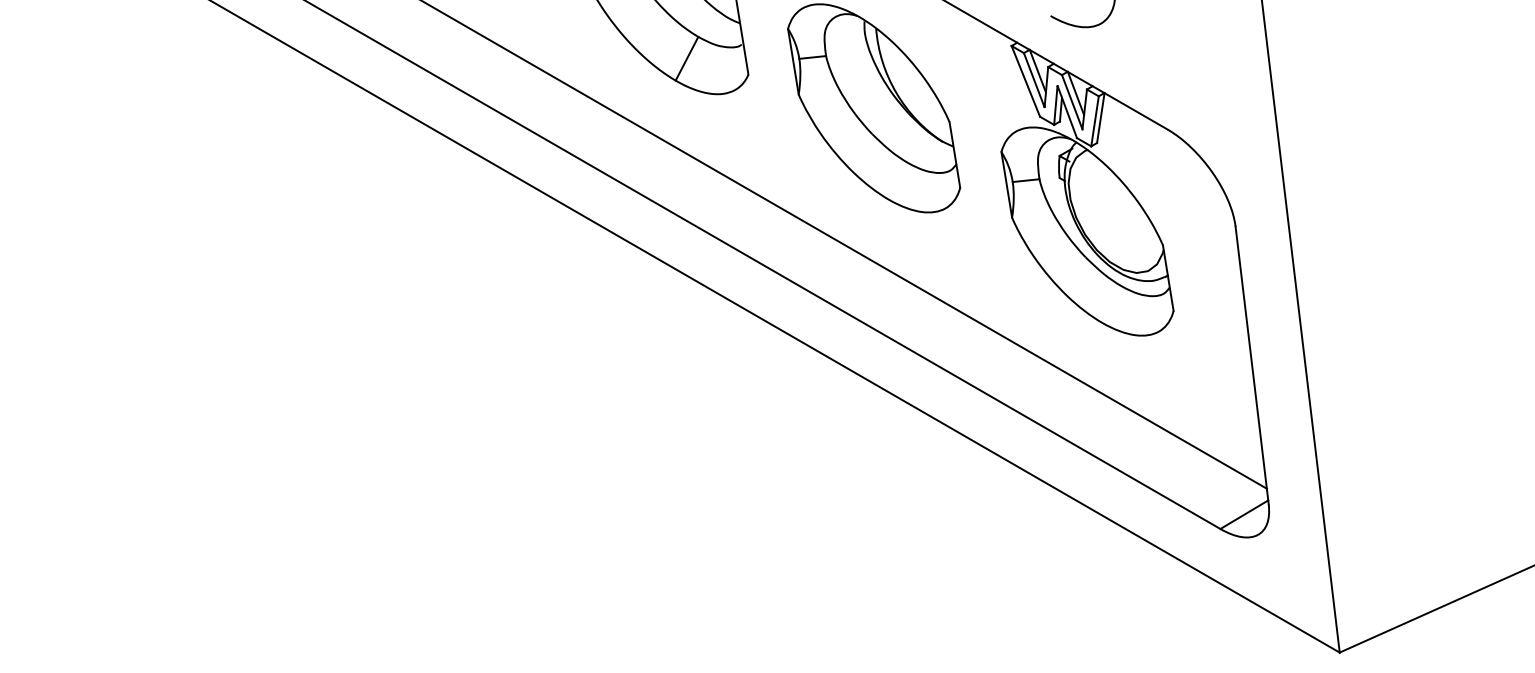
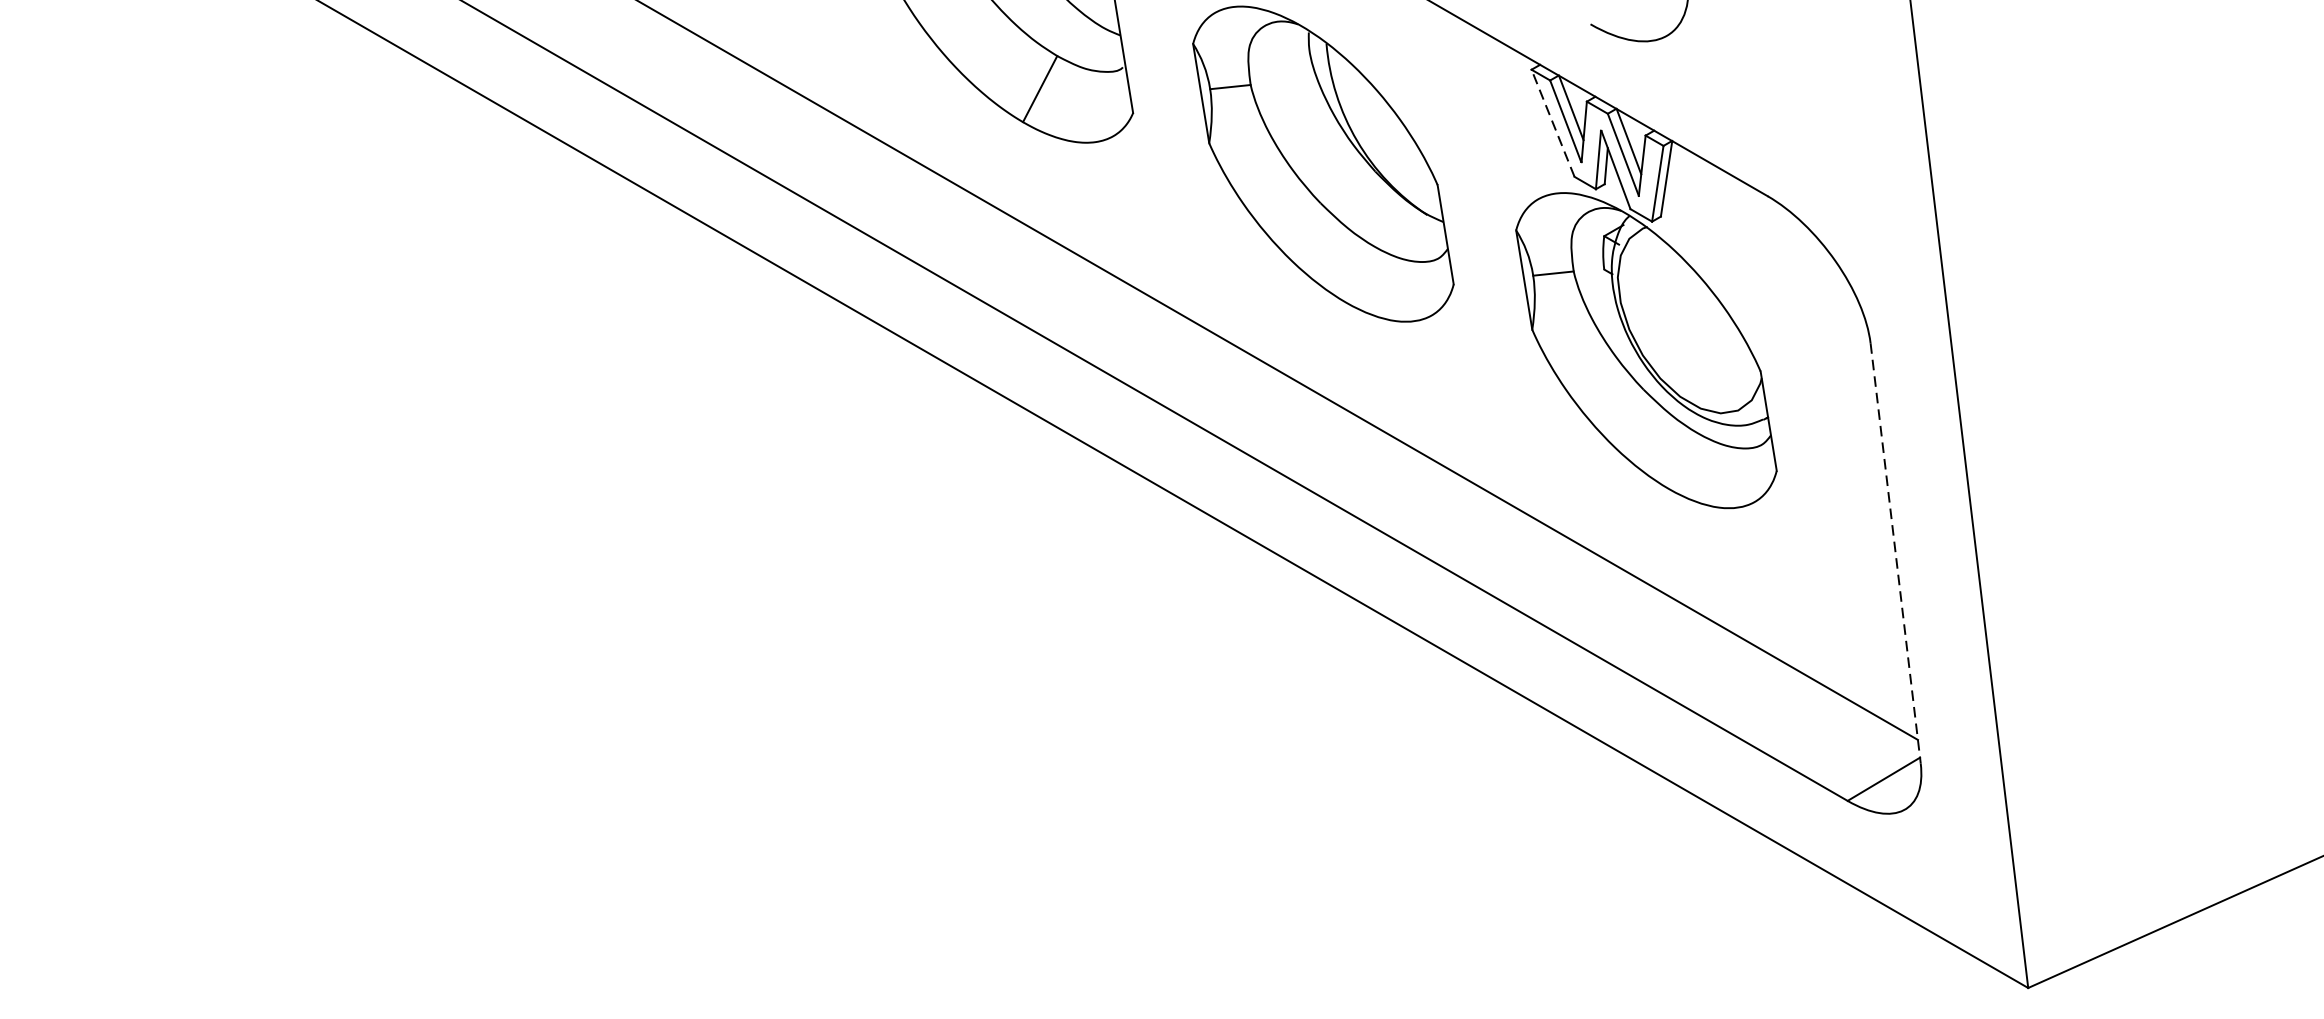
line: (1025, 80) -> (1552, 121), solid -> dashed
line: (1252, 365) -> (1896, 553), solid -> dashed

